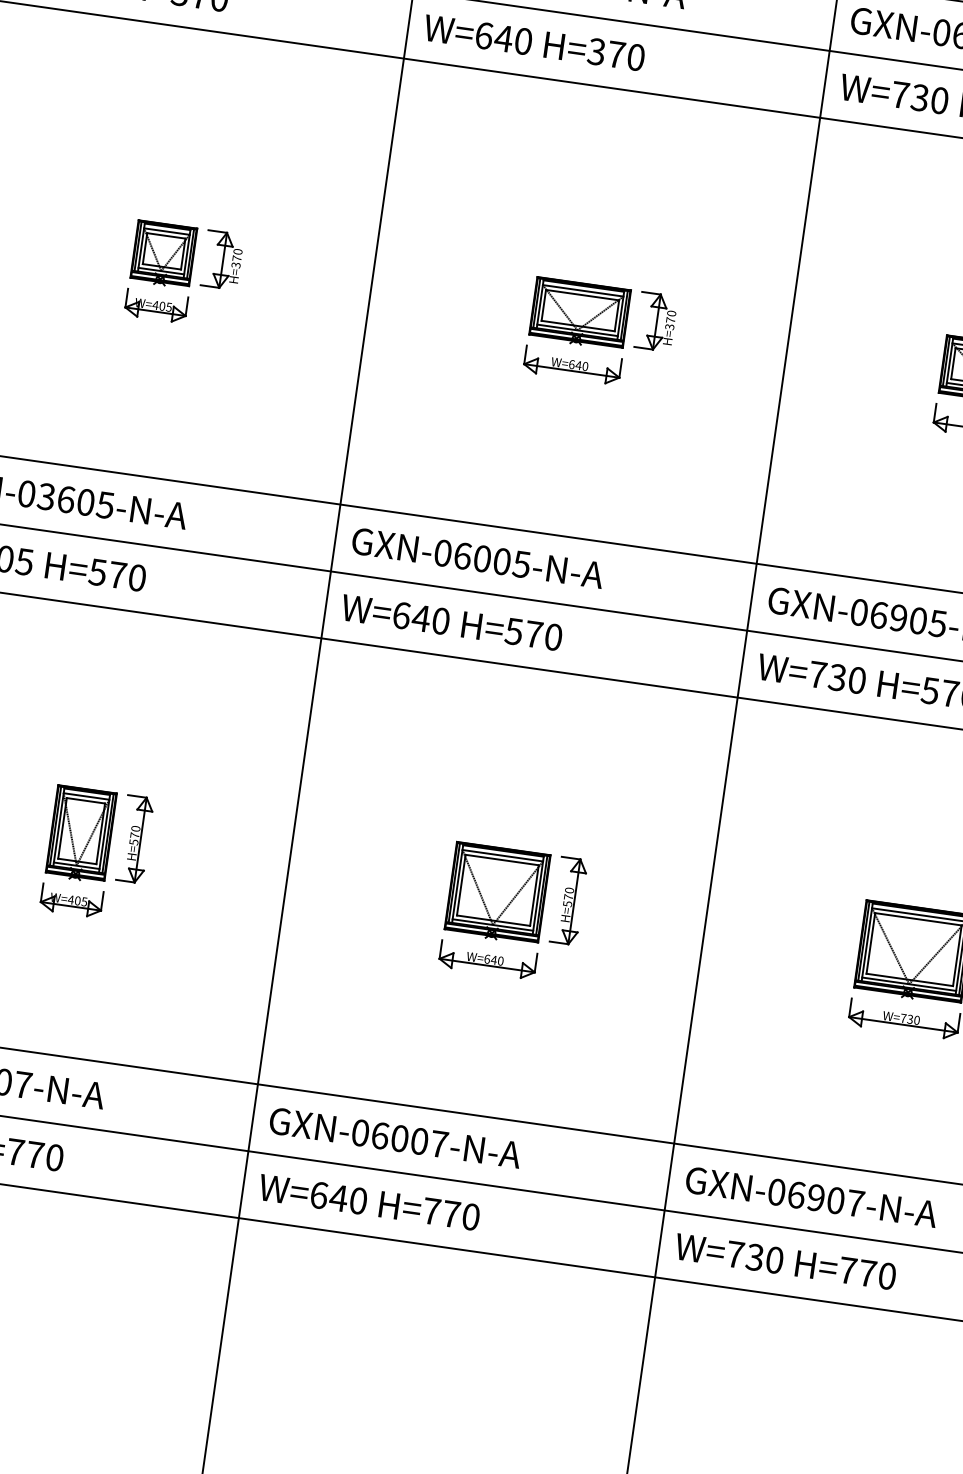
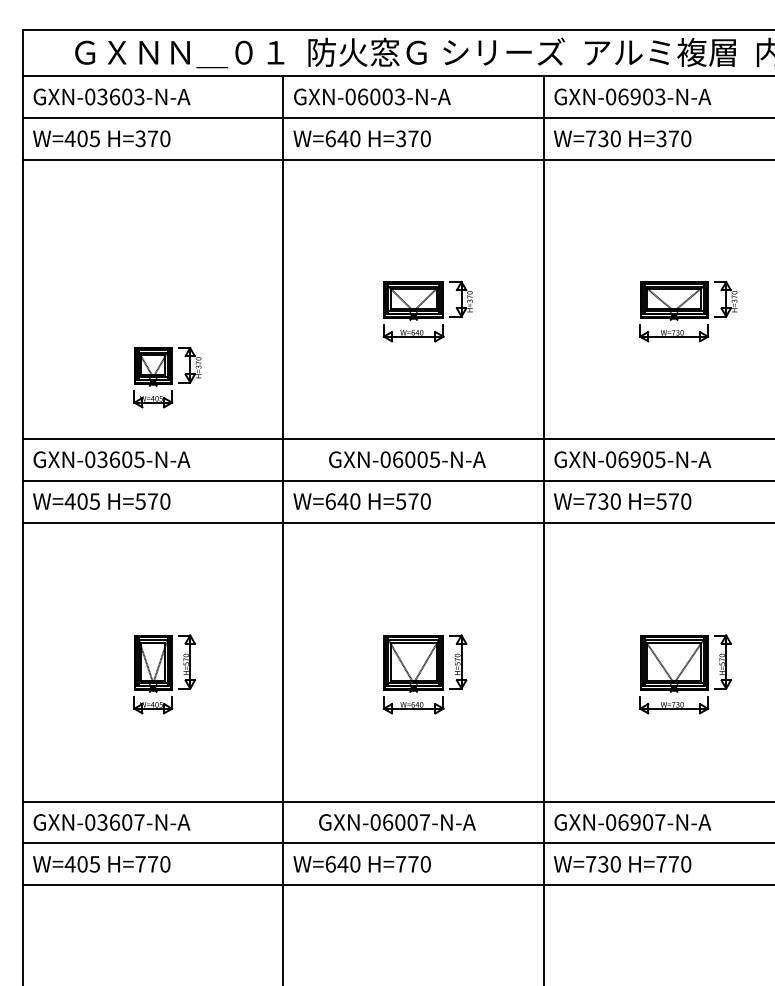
part: (184, 274) -> (167, 377), moved
text: (478, 557) -> (407, 459), moved
text: (395, 1138) -> (397, 822), moved

